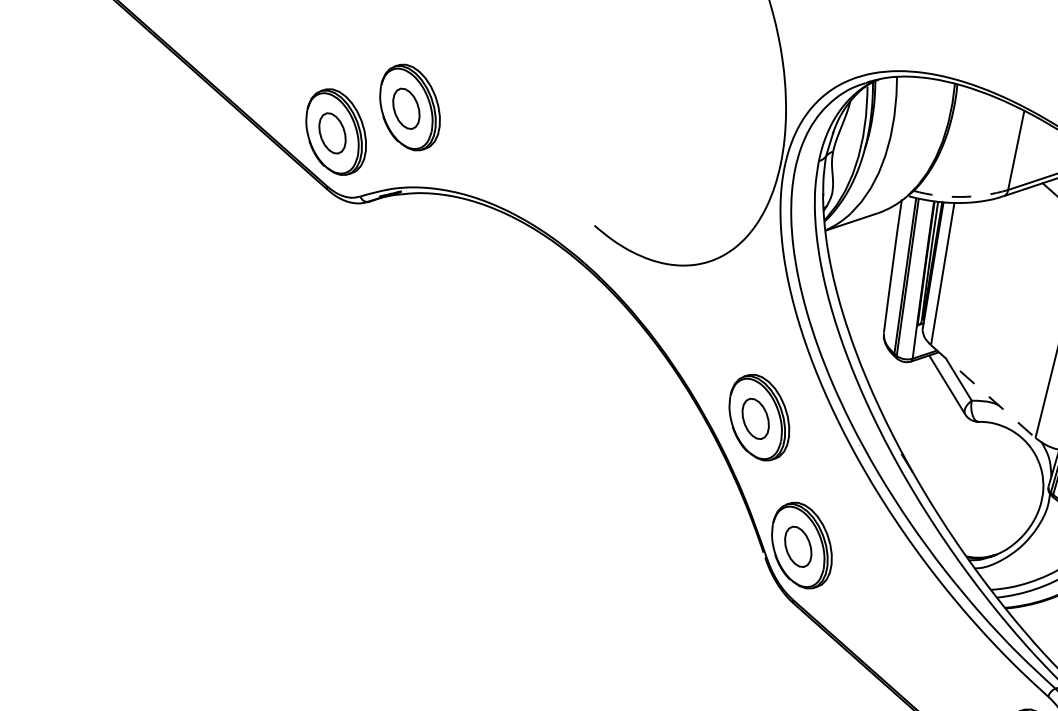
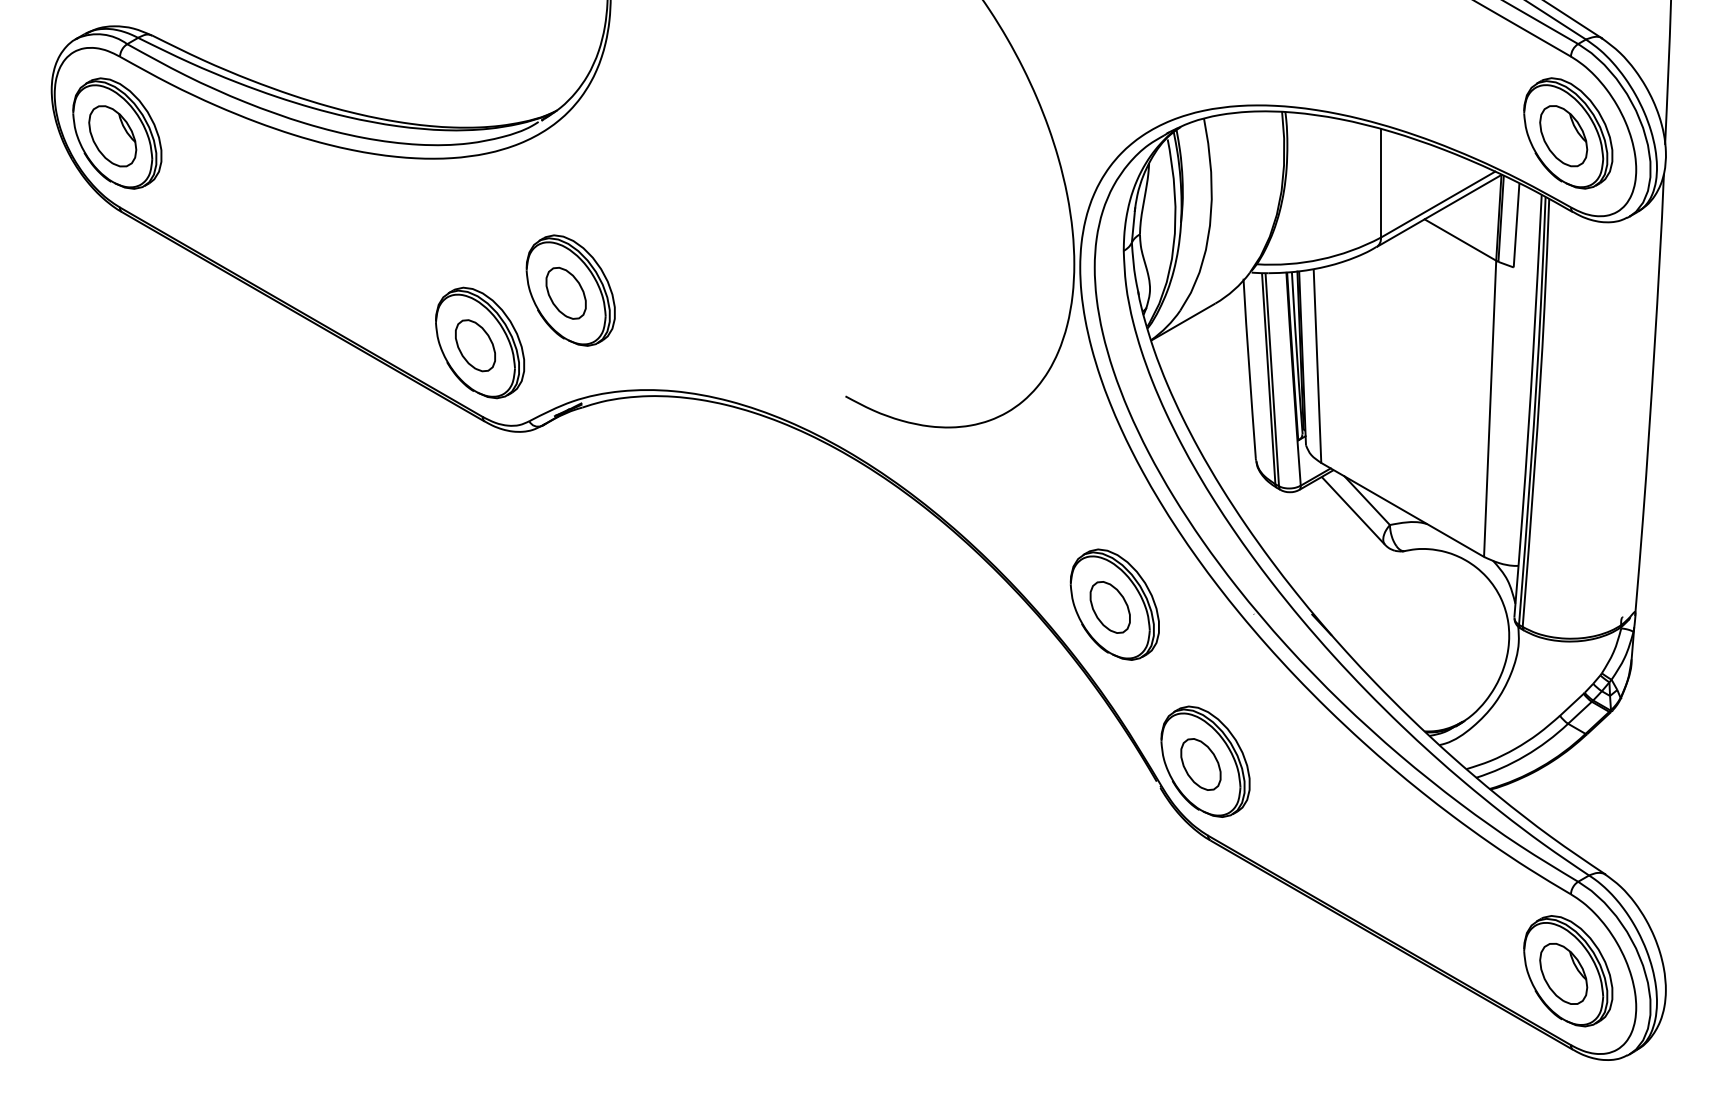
arc: (960, 196) -> (1320, 259), dashed -> solid
line: (983, 391) -> (1402, 509), dashed -> solid

